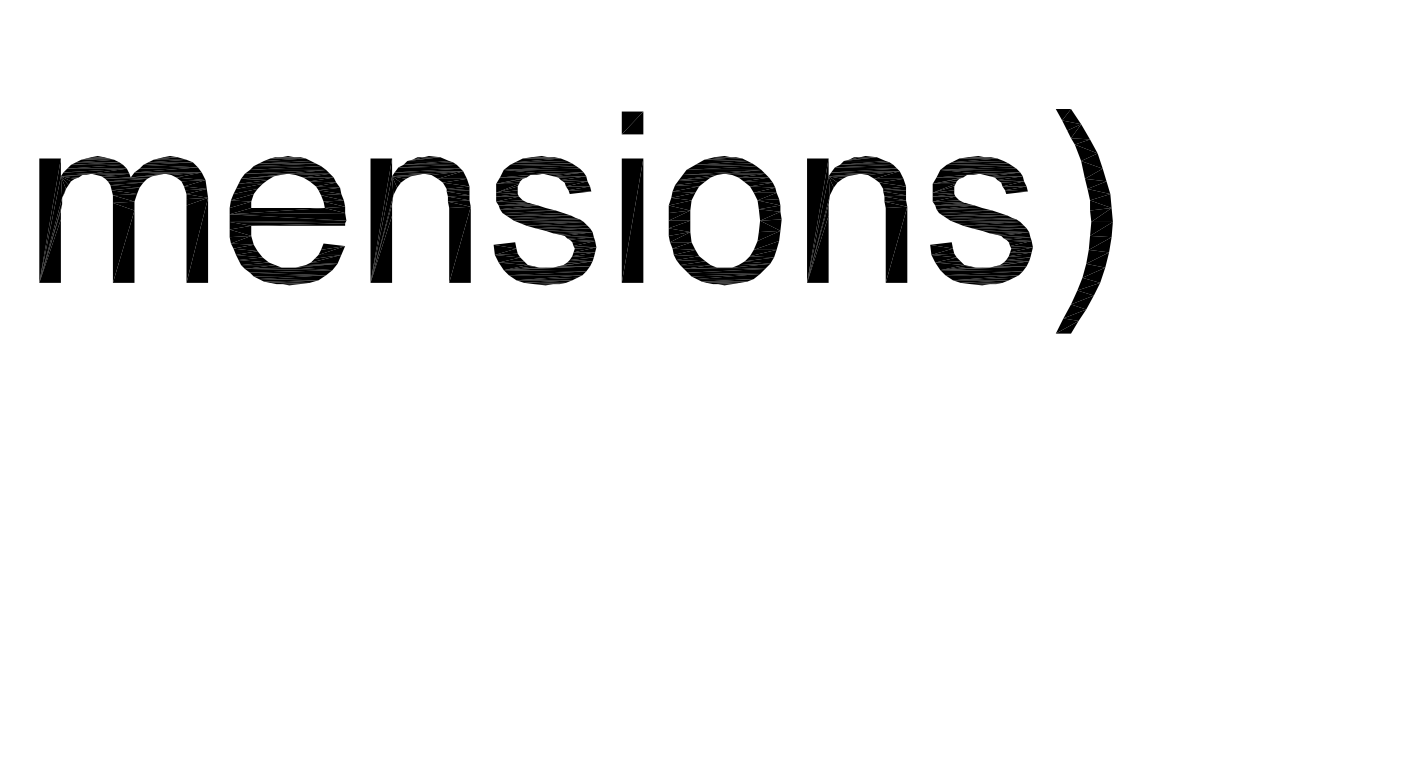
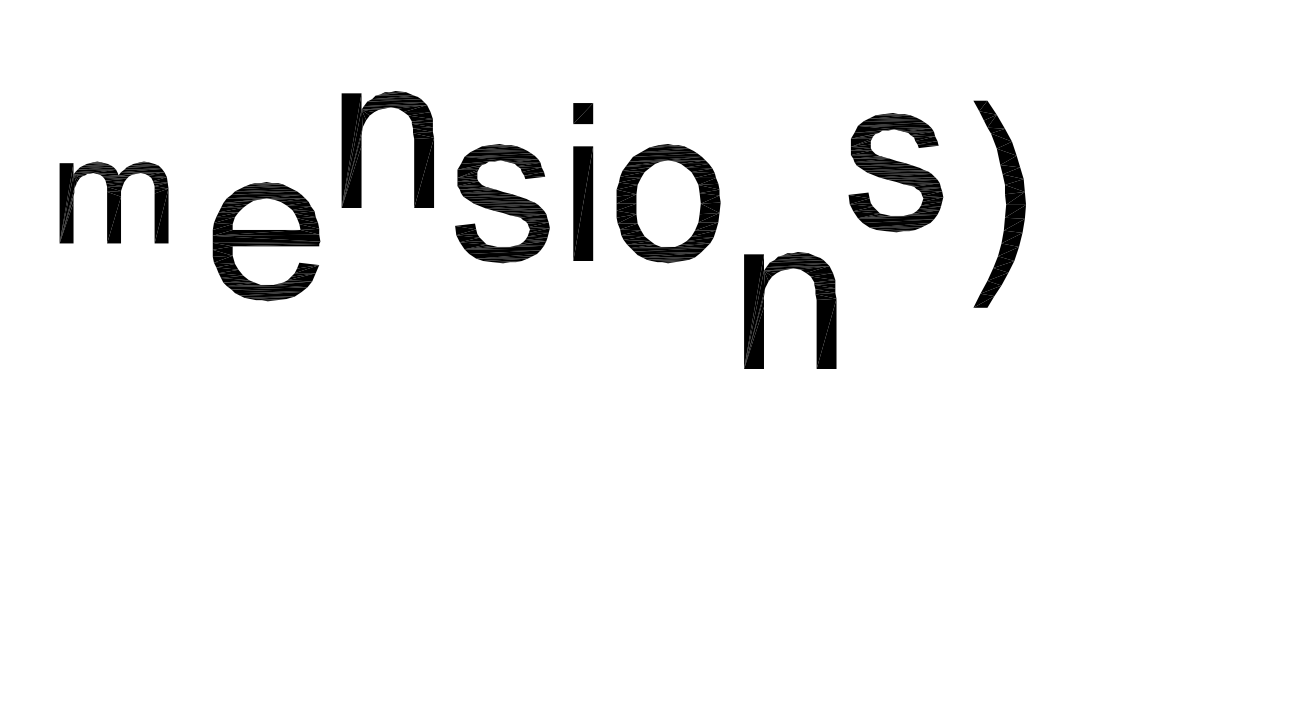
part: (123, 219) -> (113, 202), size x0.7
part: (392, 219) -> (361, 149), moved
part: (885, 219) -> (816, 310), moved
part: (287, 220) -> (266, 241), moved
part: (981, 220) -> (895, 172), moved

